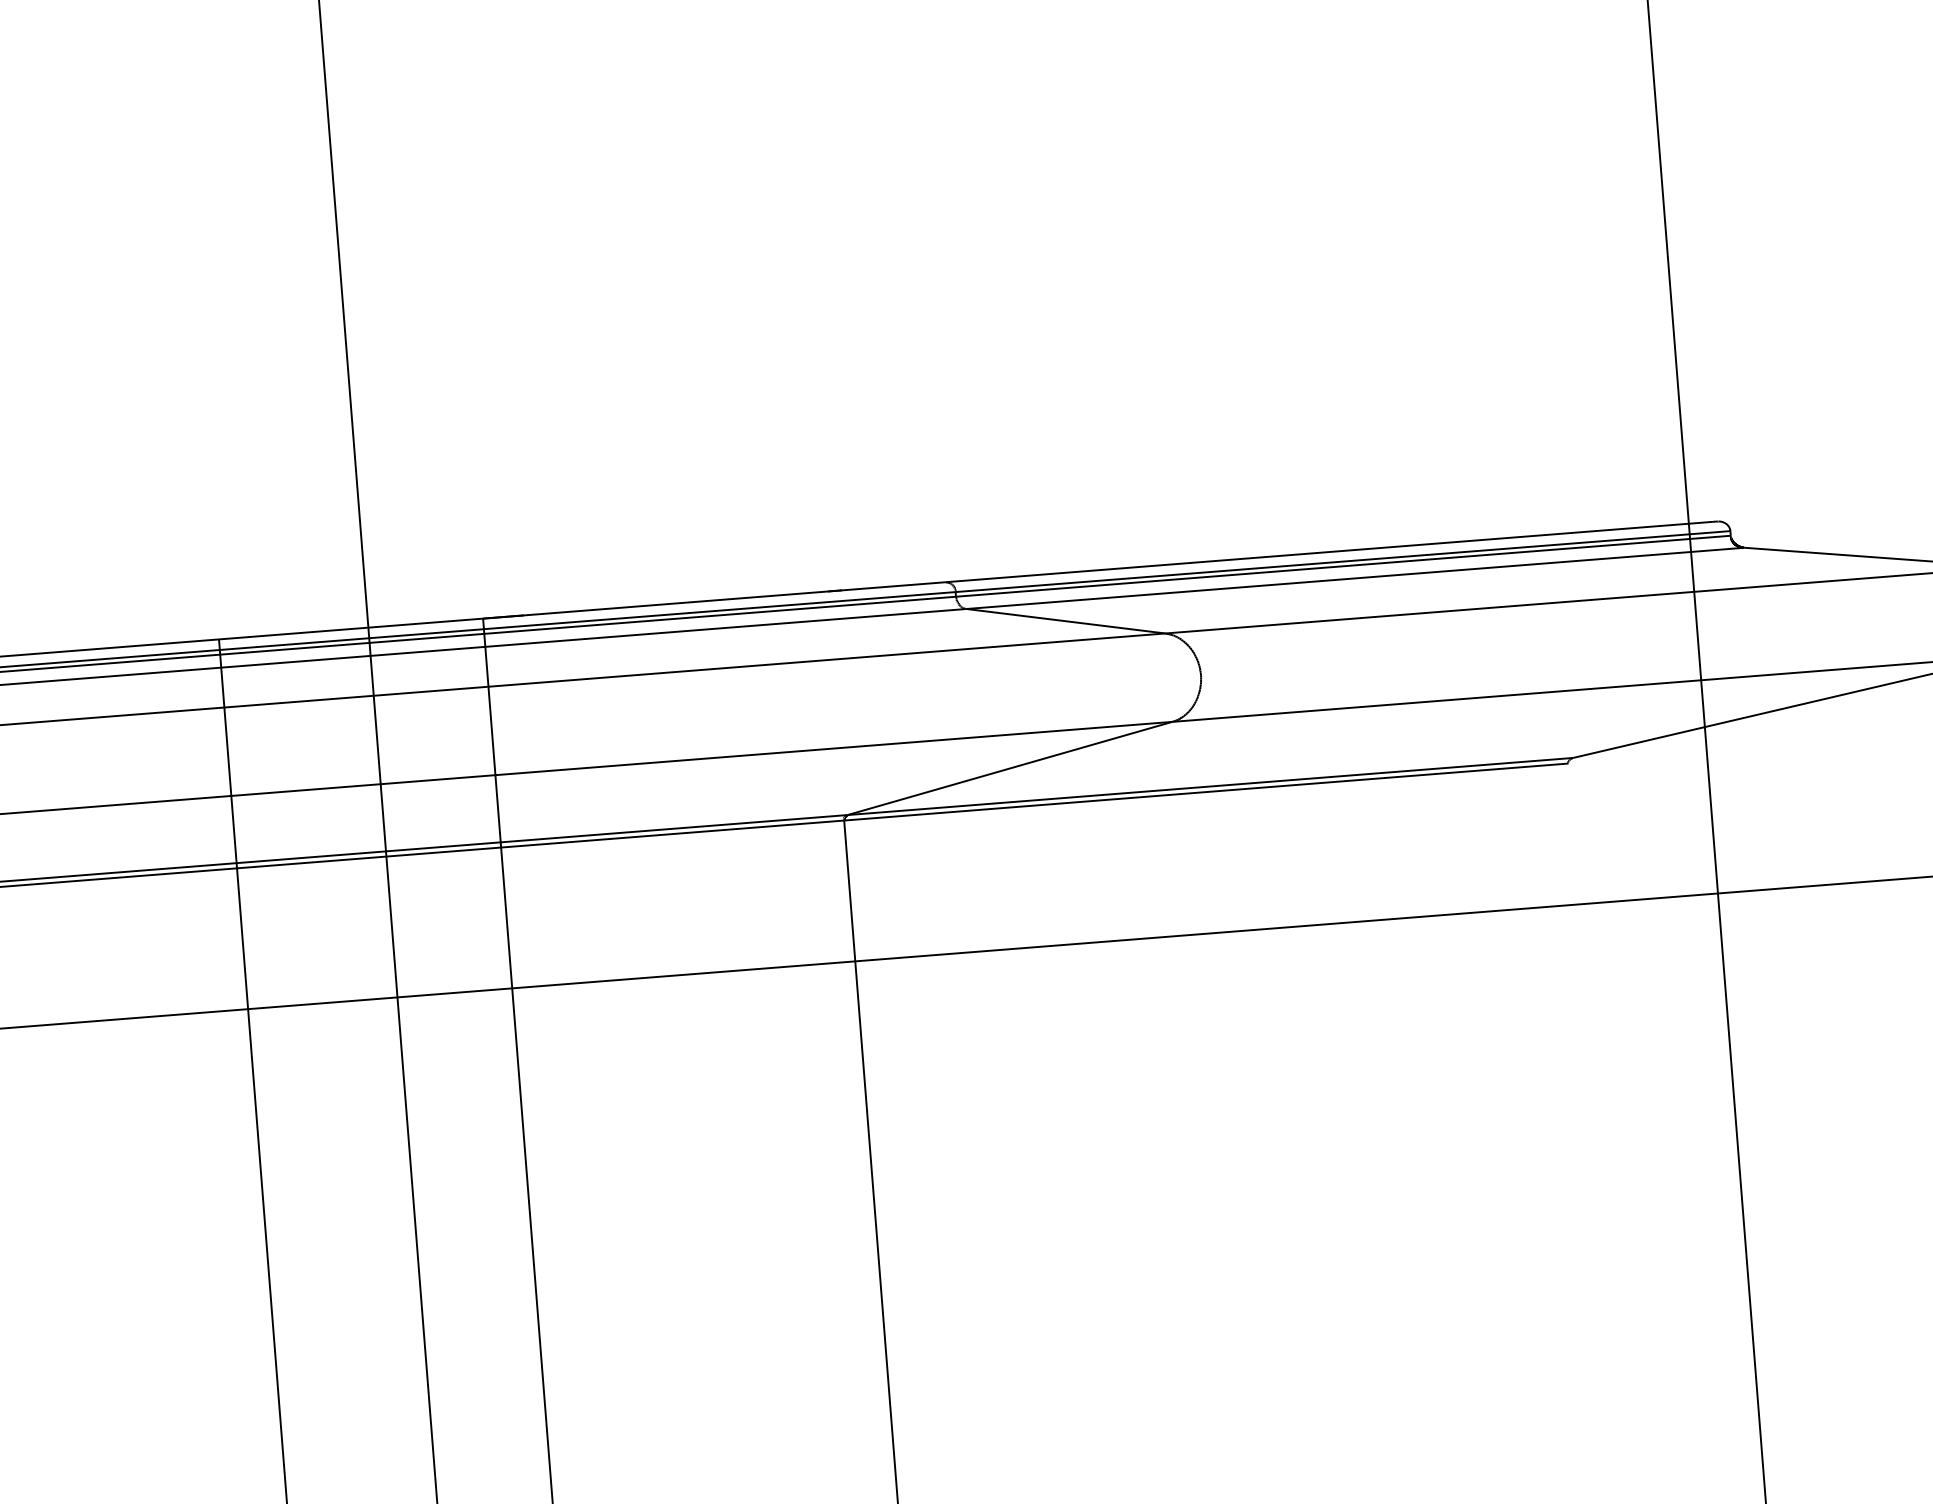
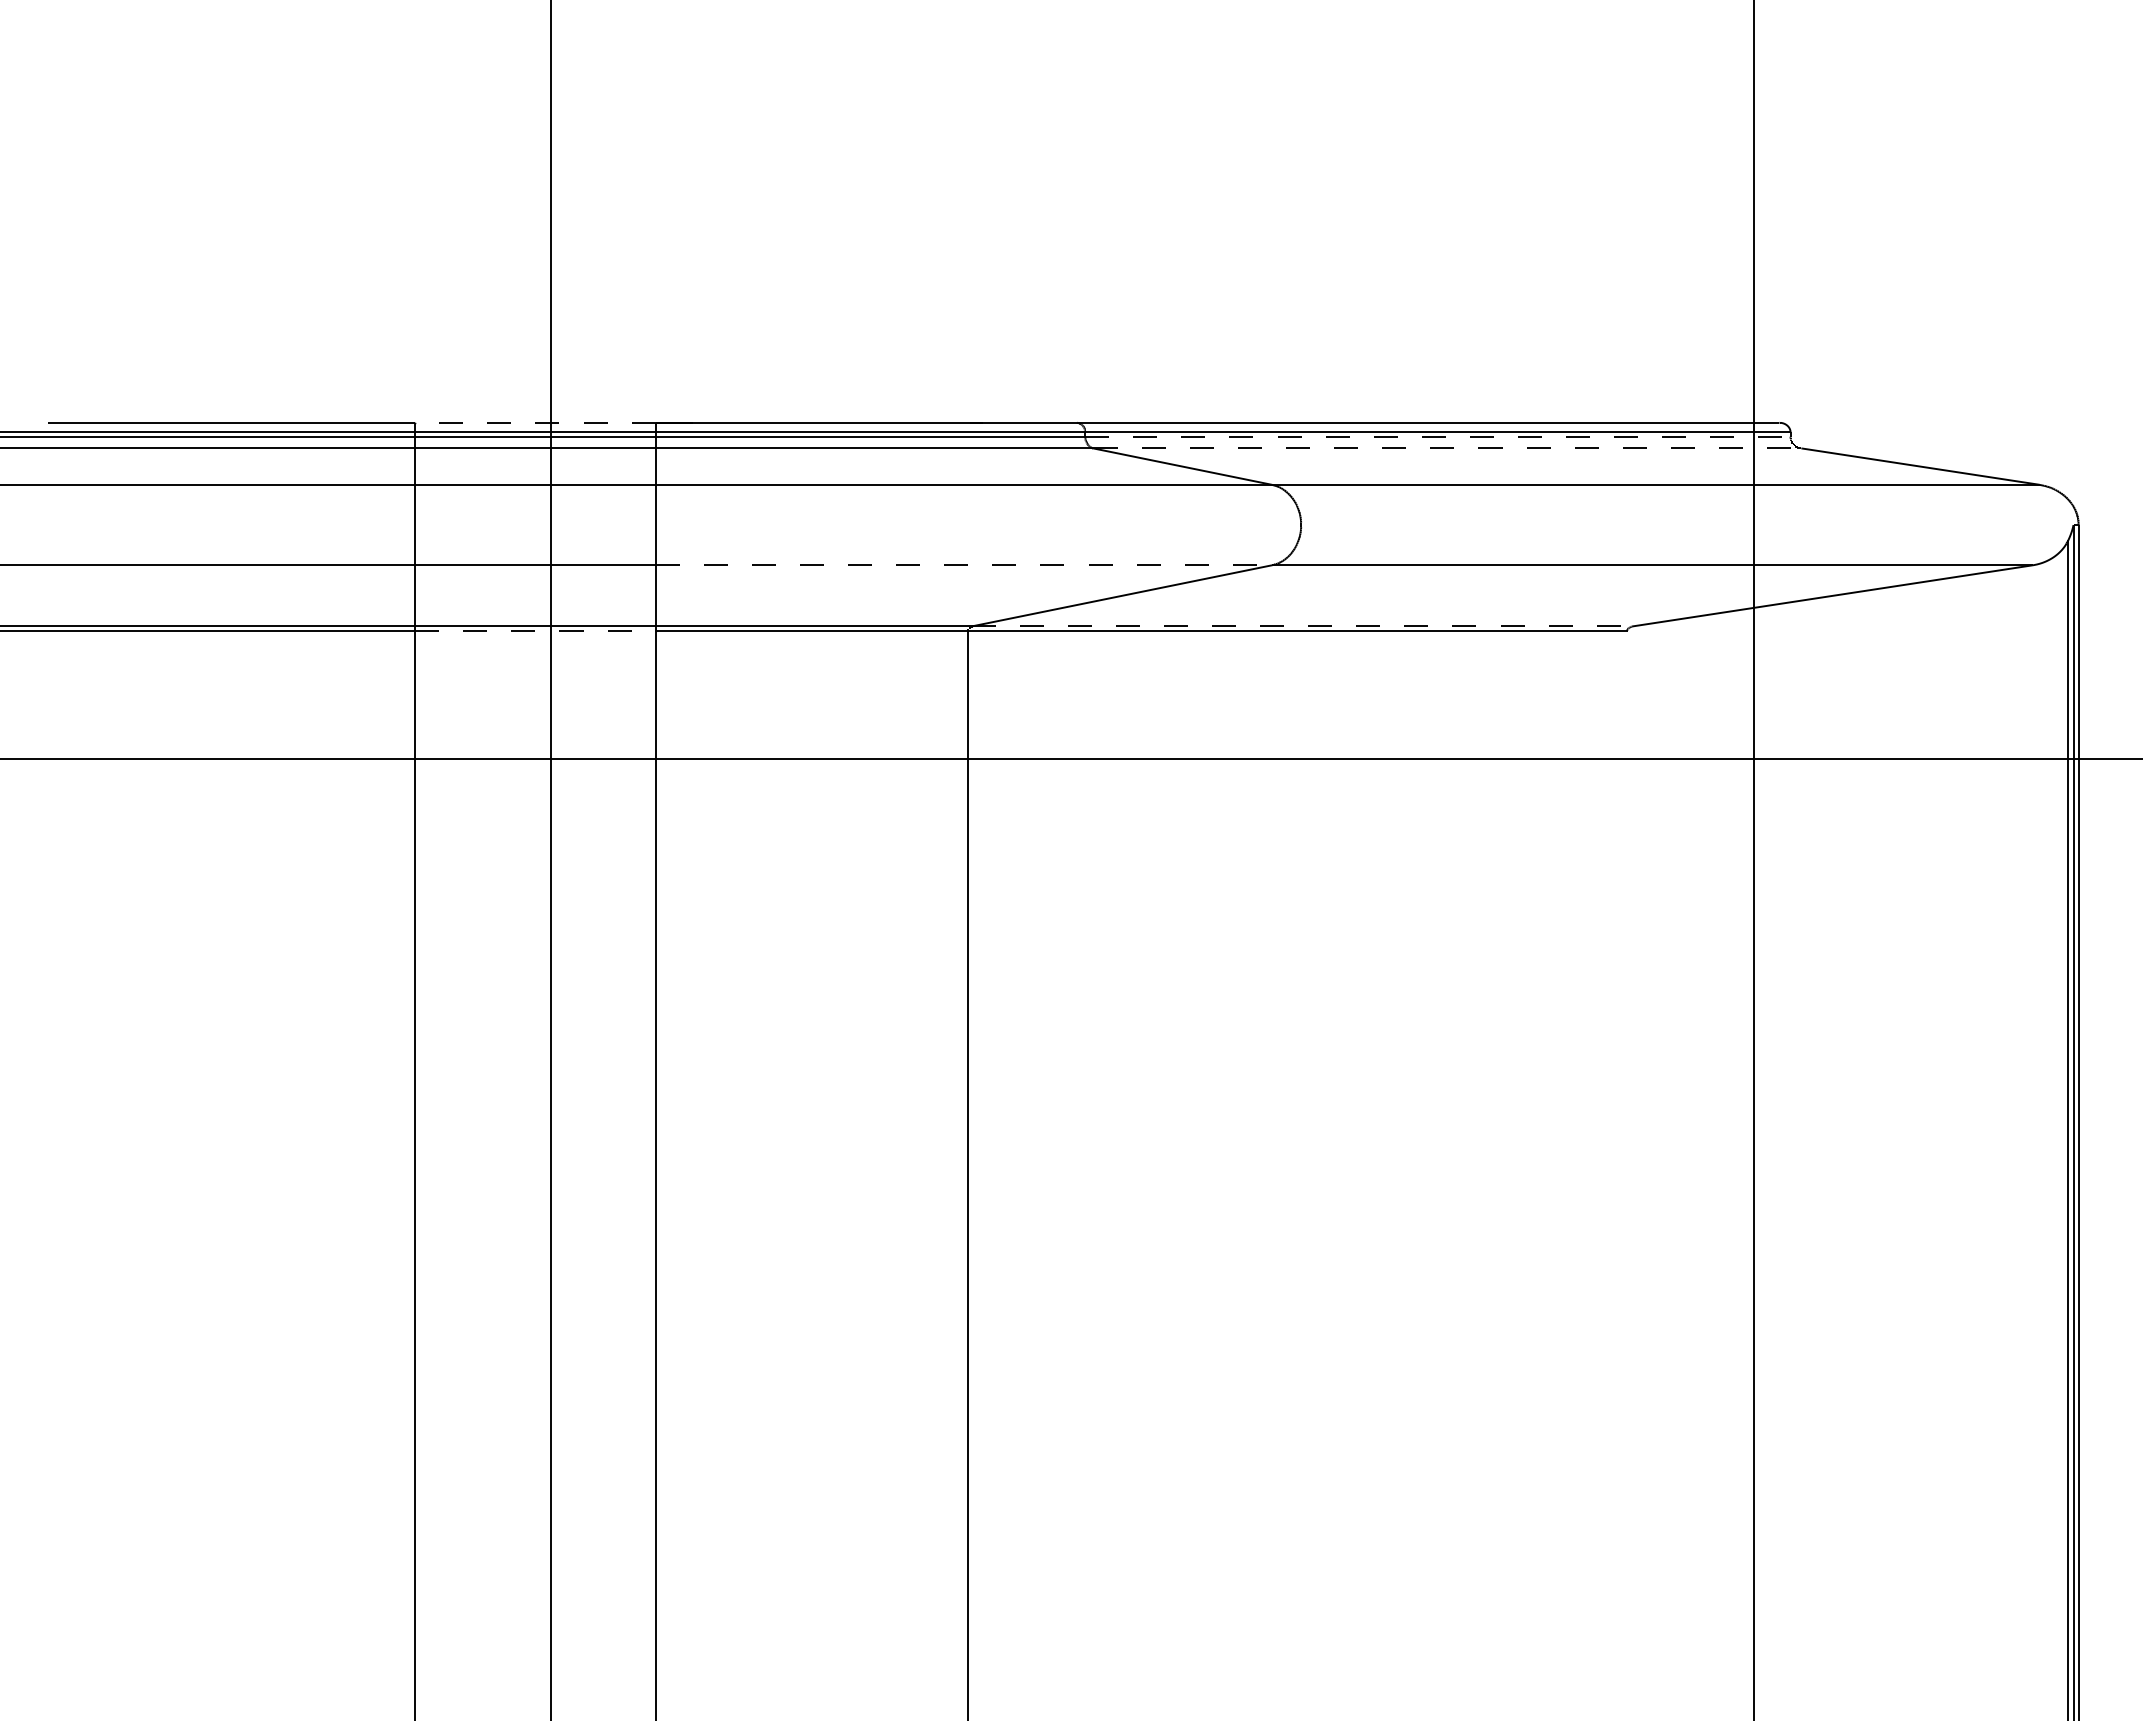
line: (1342, 566) -> (1437, 436), solid -> dashed
line: (1356, 578) -> (1448, 448), solid -> dashed
line: (349, 628) -> (534, 422), solid -> dashed
line: (834, 748) -> (964, 565), solid -> dashed
line: (1211, 786) -> (1302, 626), solid -> dashed
line: (369, 858) -> (535, 631), solid -> dashed

